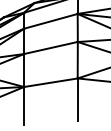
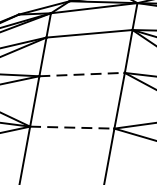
line: (51, 47) -> (83, 73), solid -> dashed
line: (51, 82) -> (73, 127), solid -> dashed

